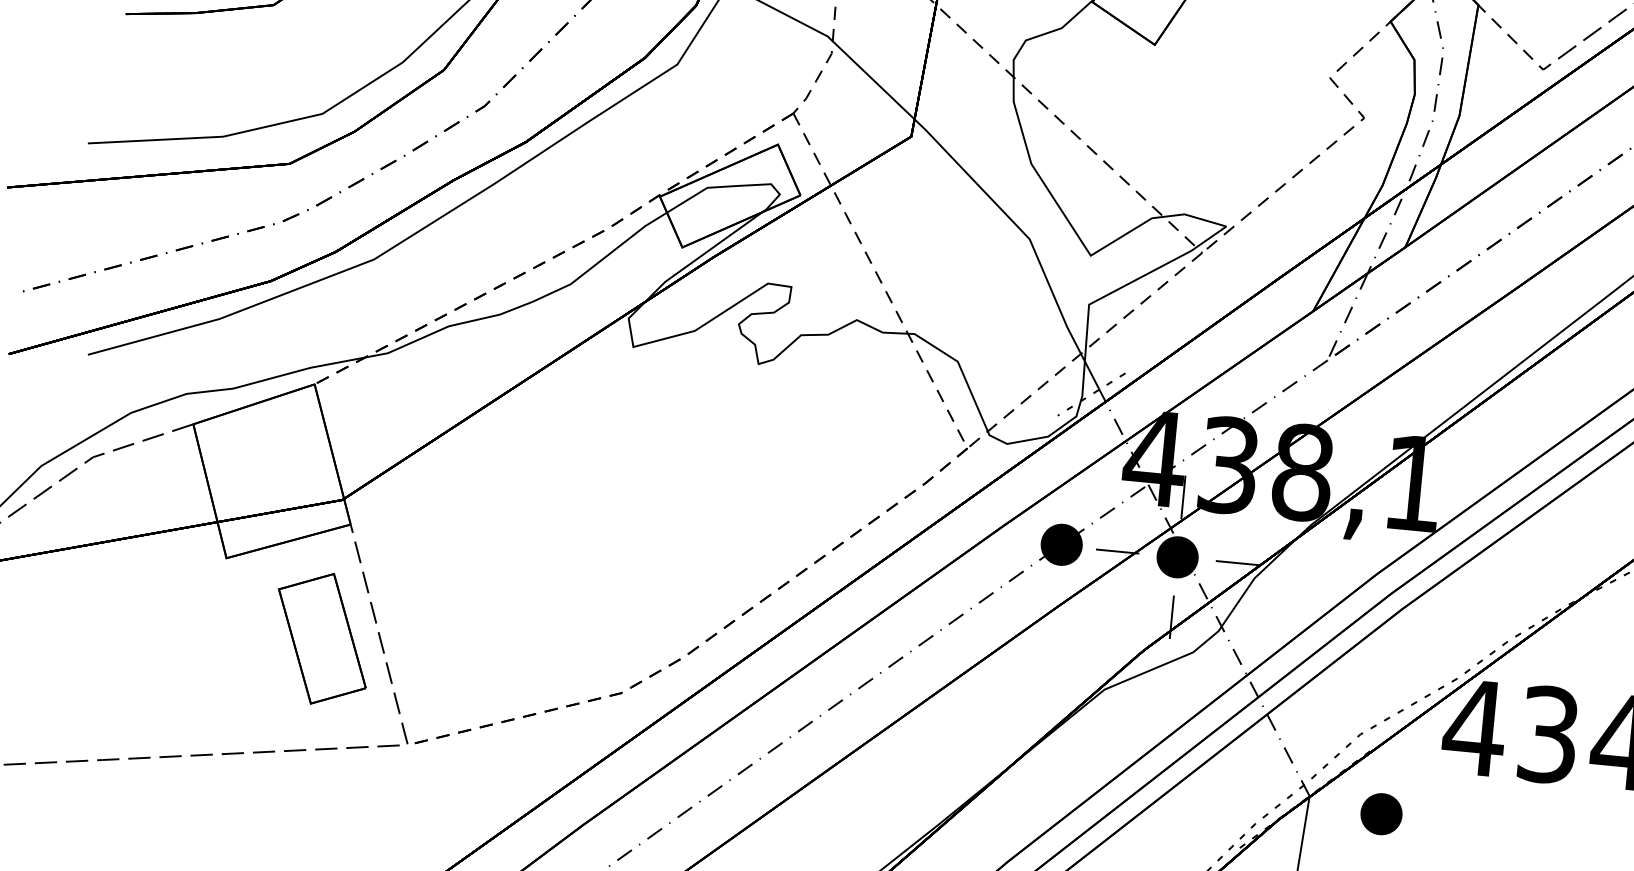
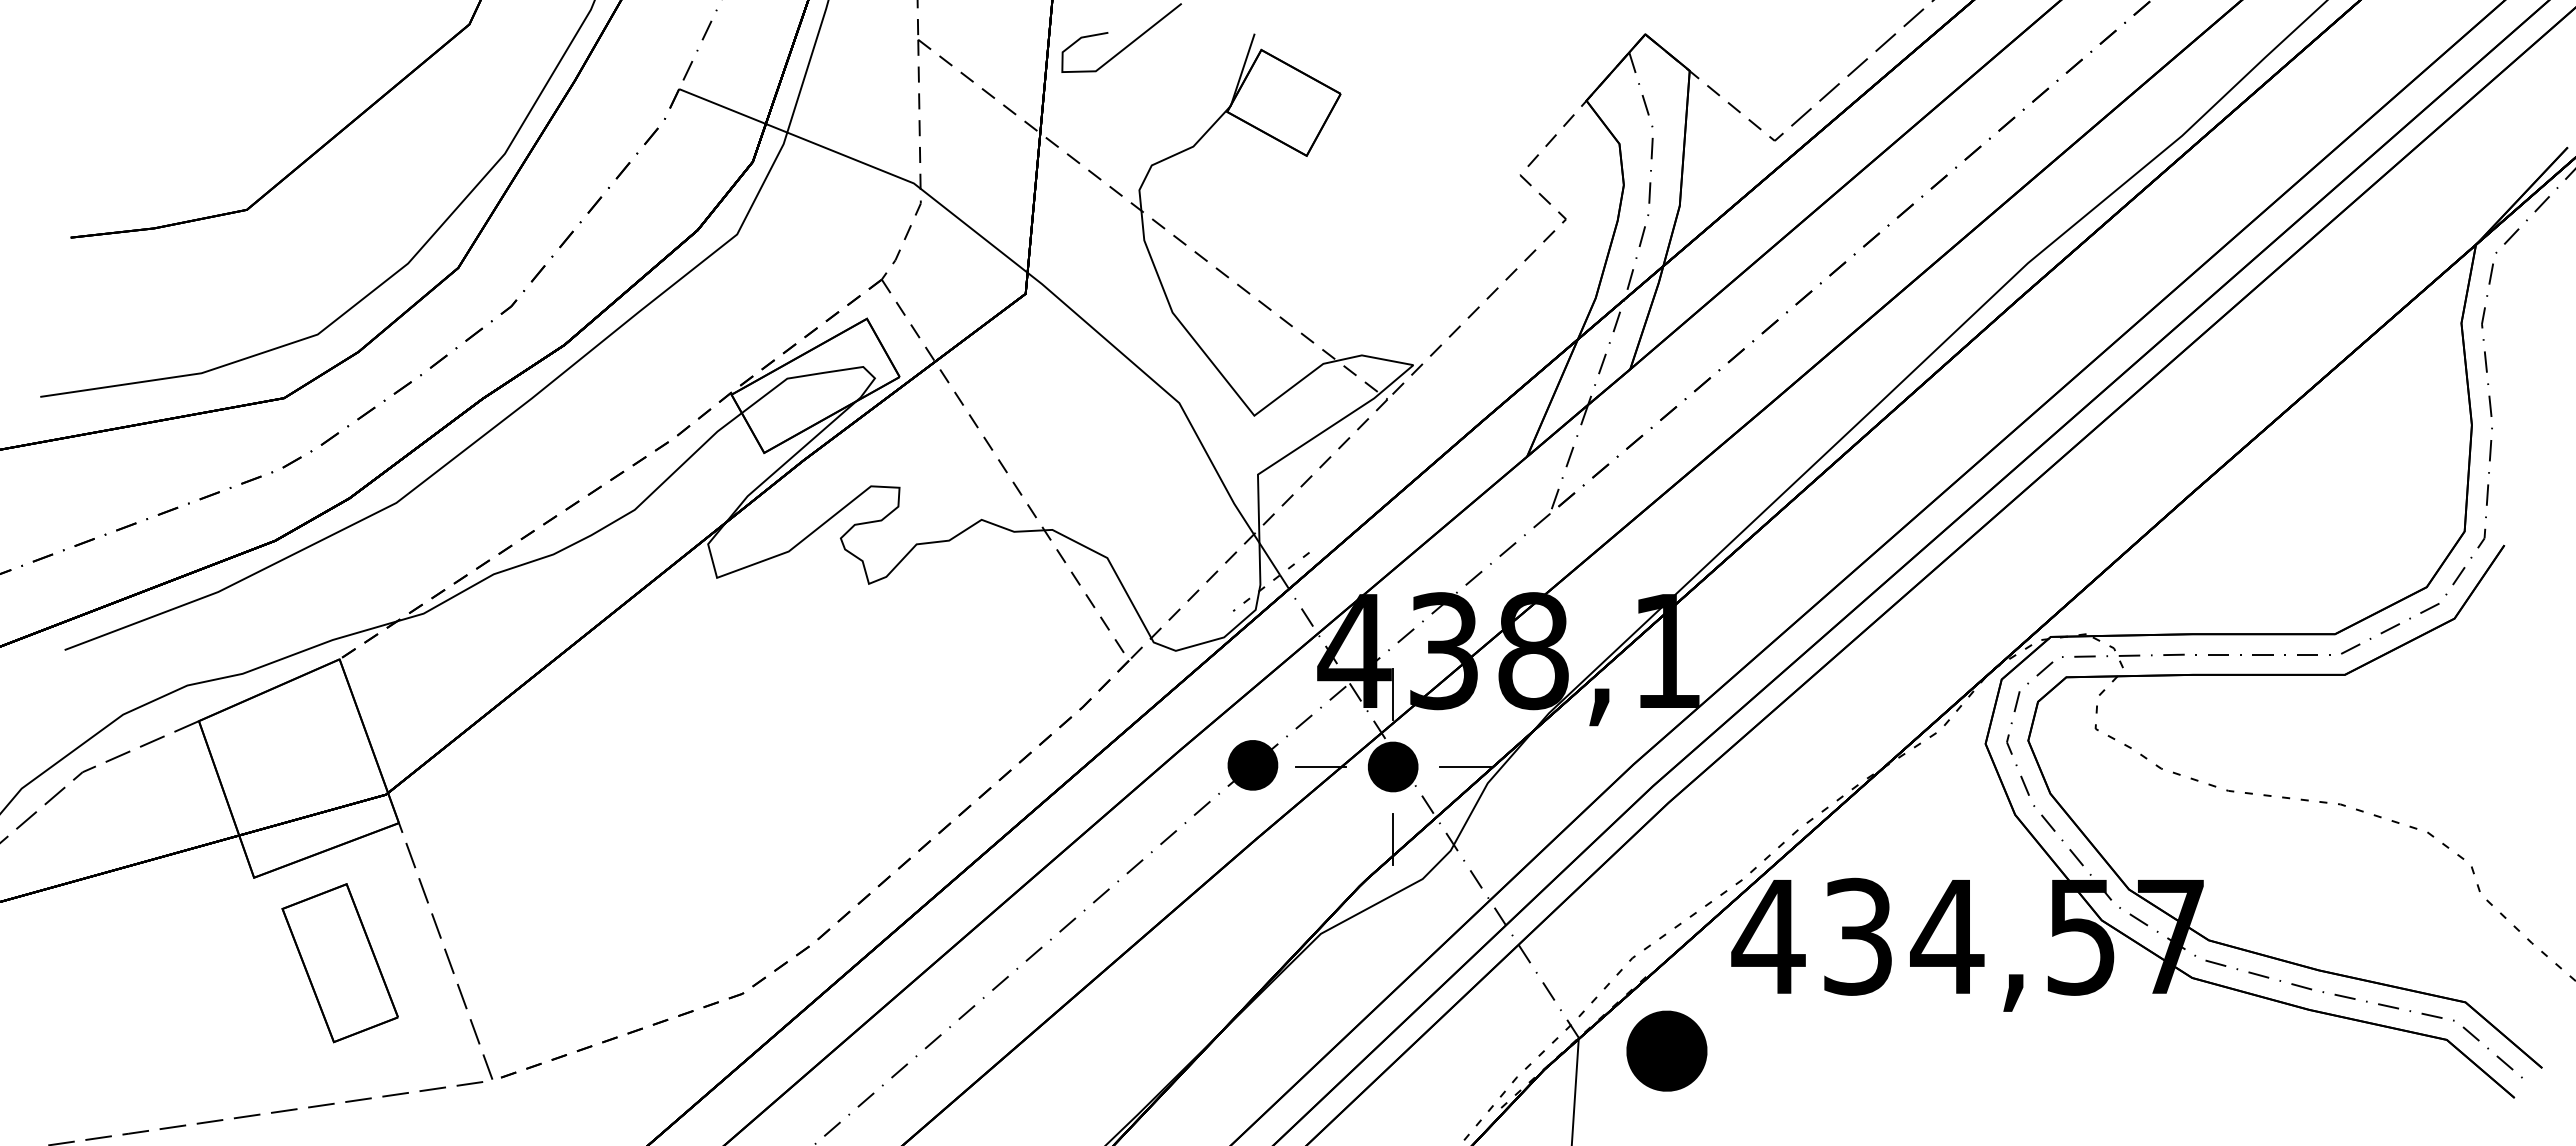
part: (321, 639) -> (339, 963), moved
part: (1381, 813) -> (1666, 1050), size x1.6

